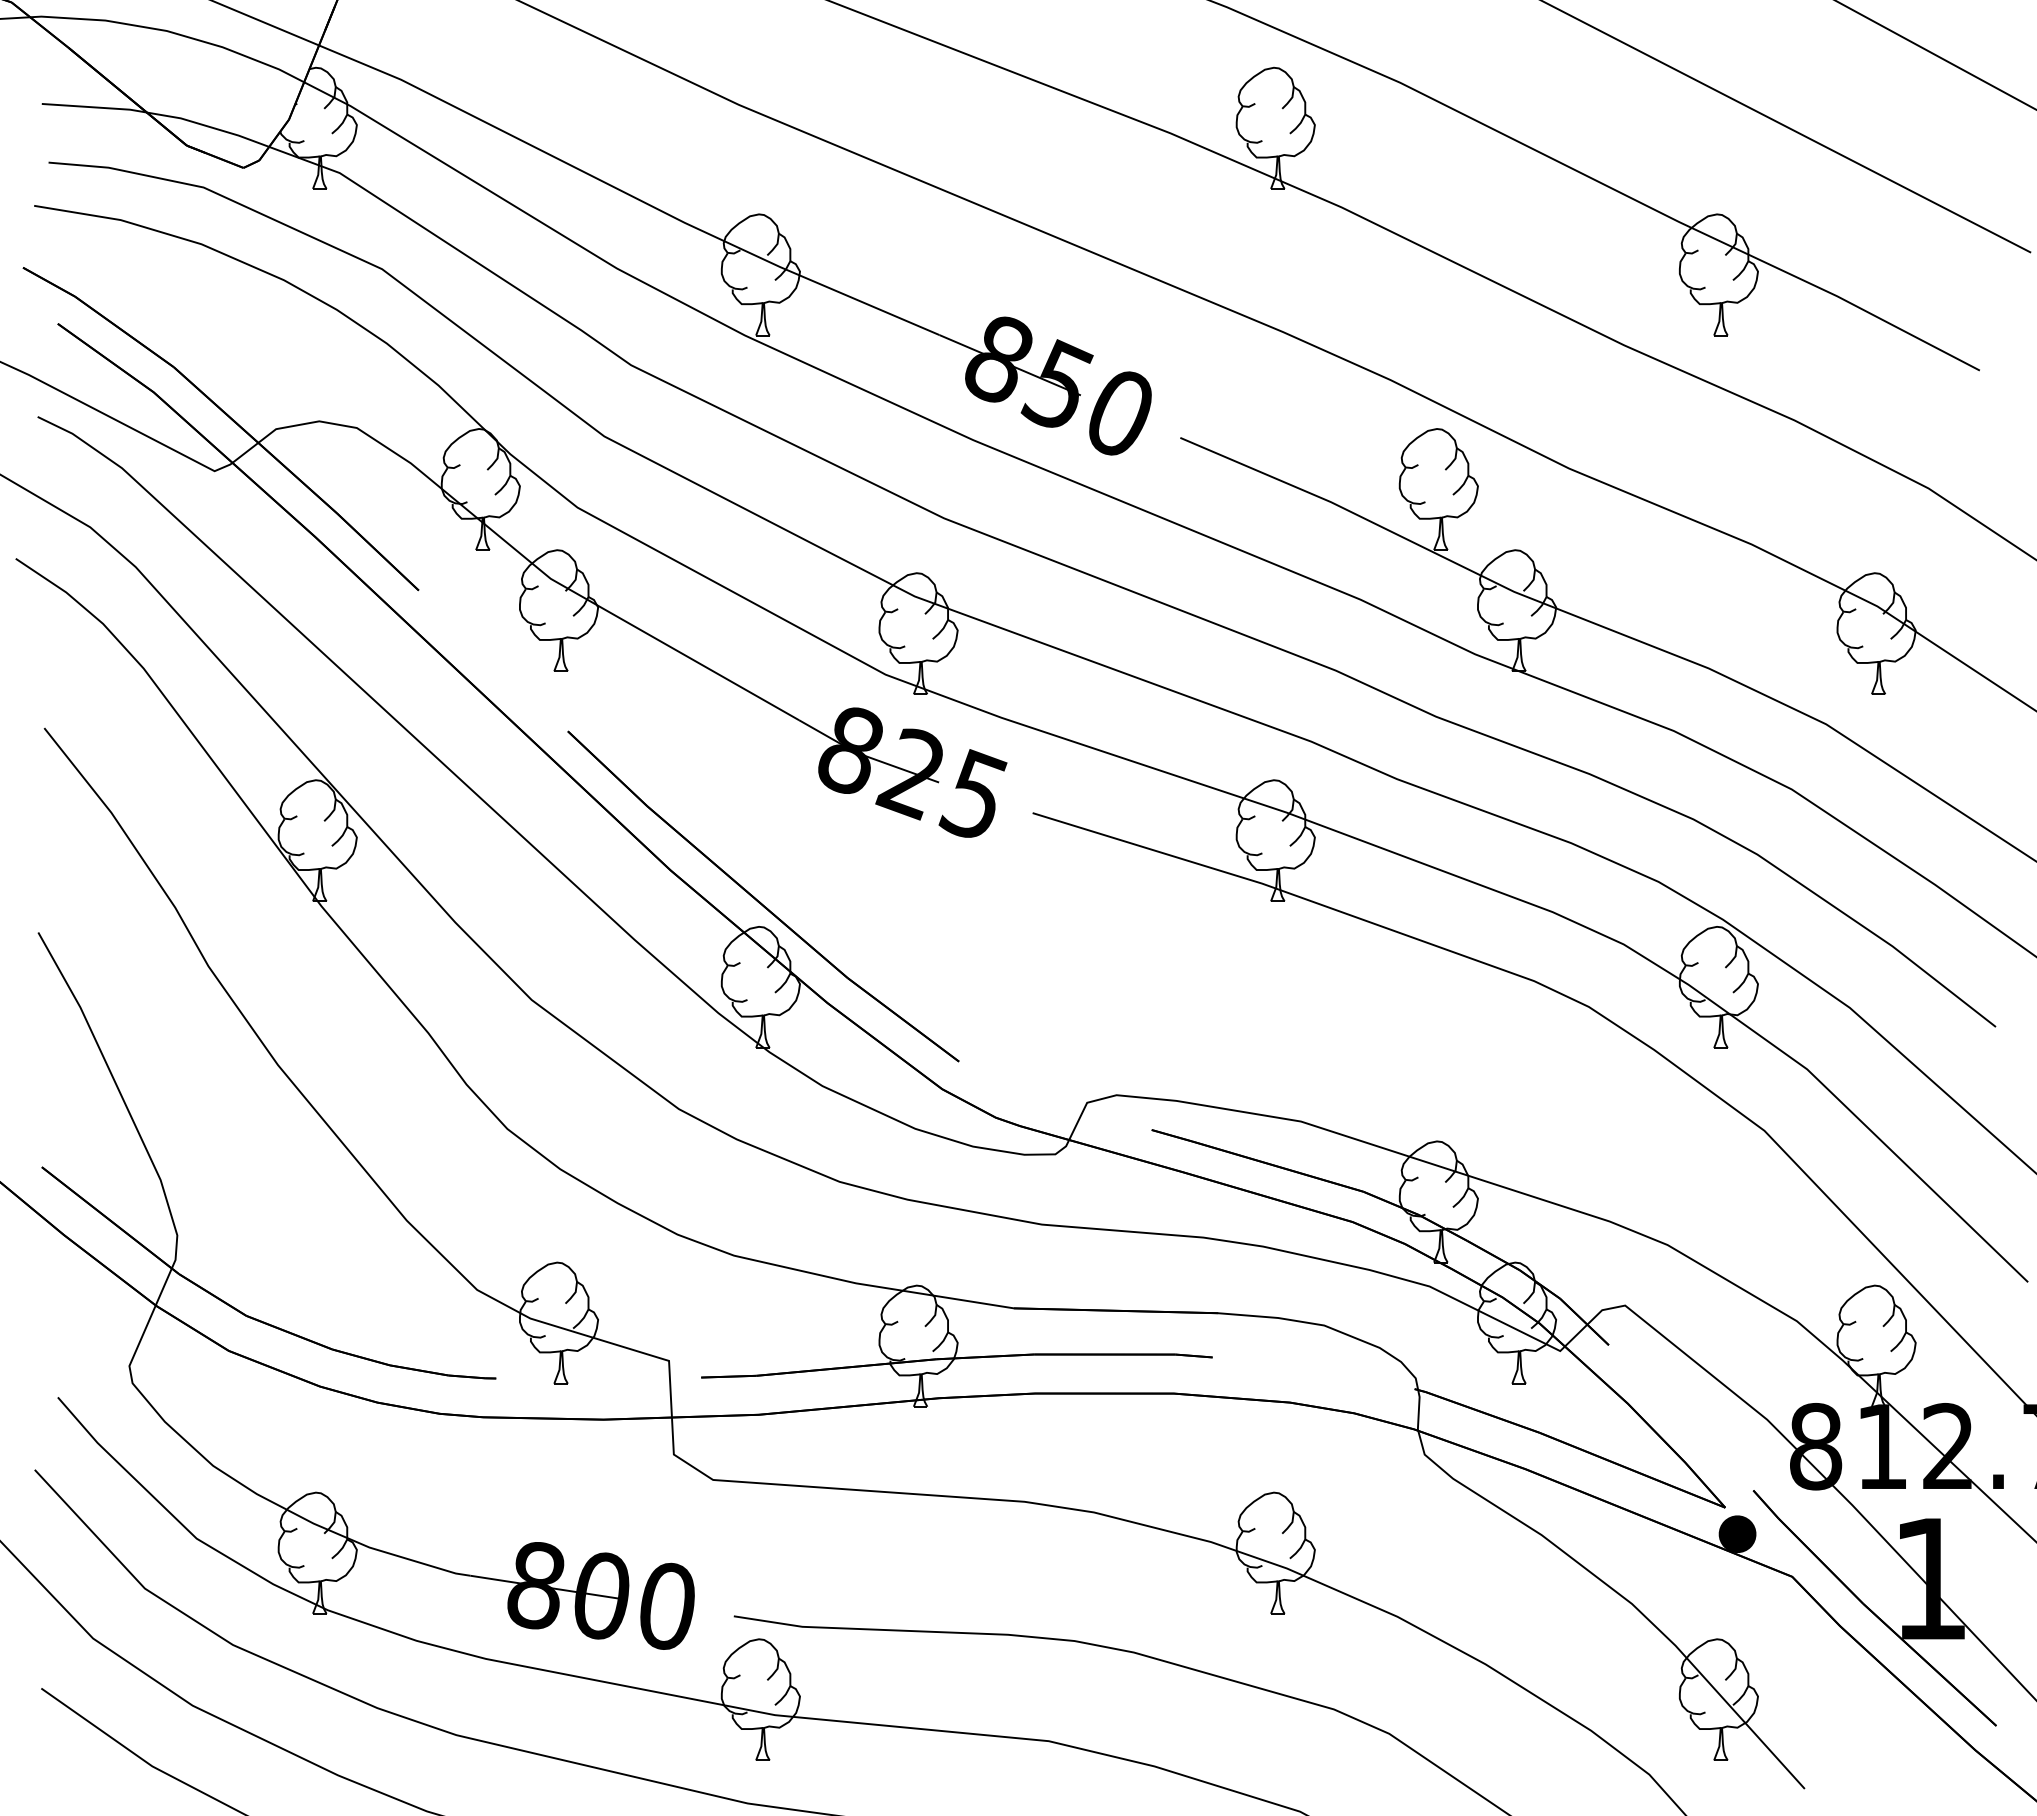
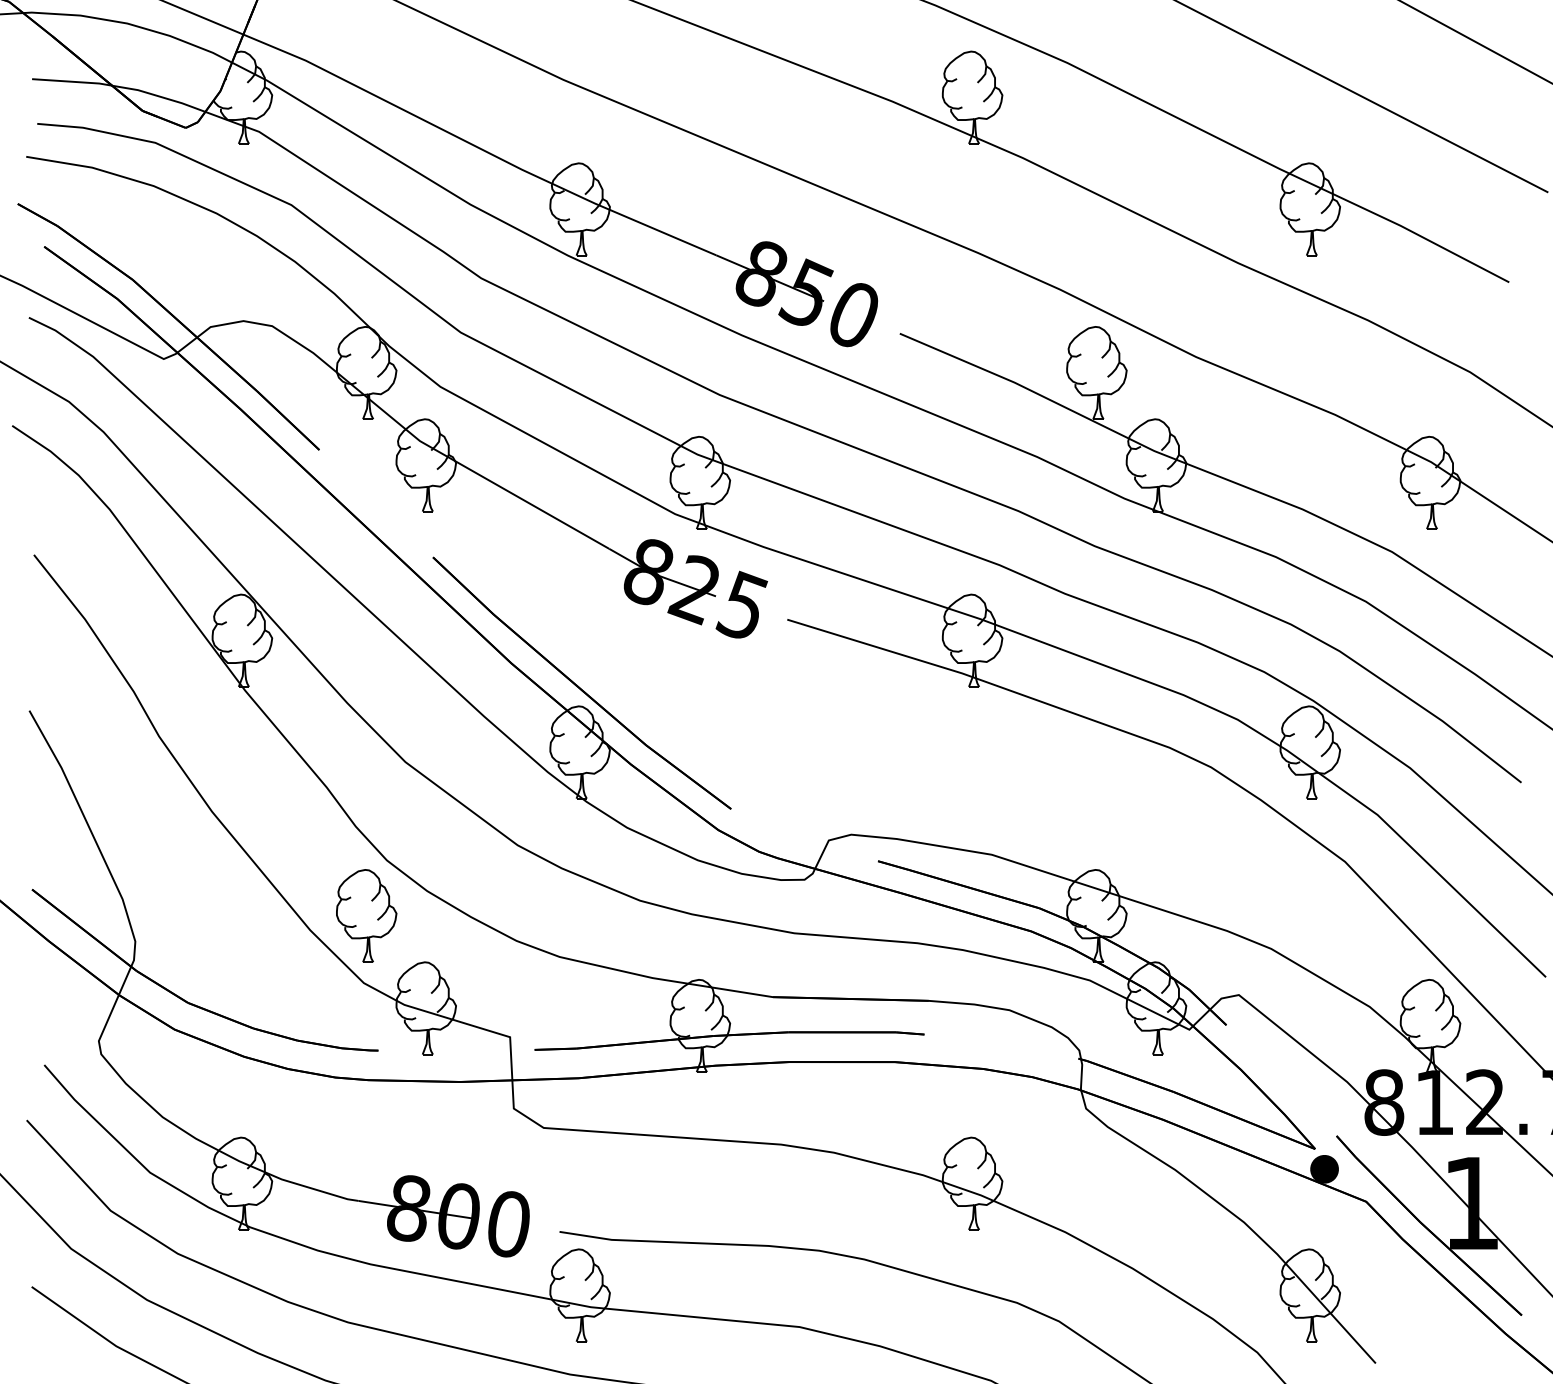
part: (480, 1201) -> (366, 915), added

